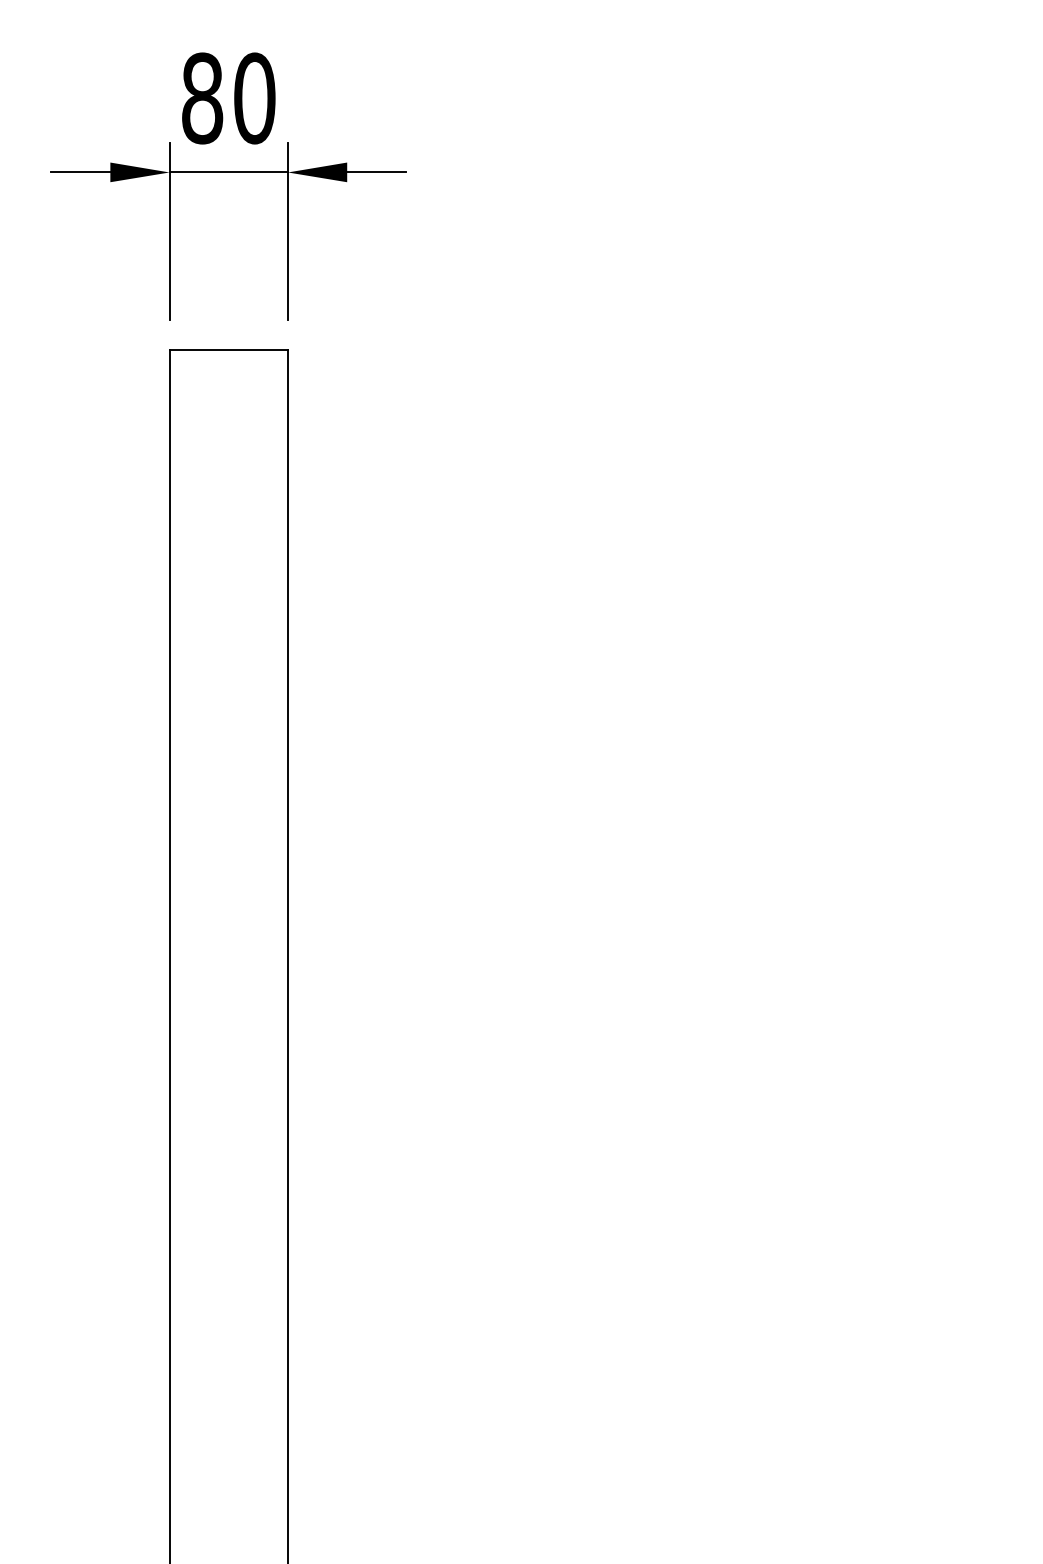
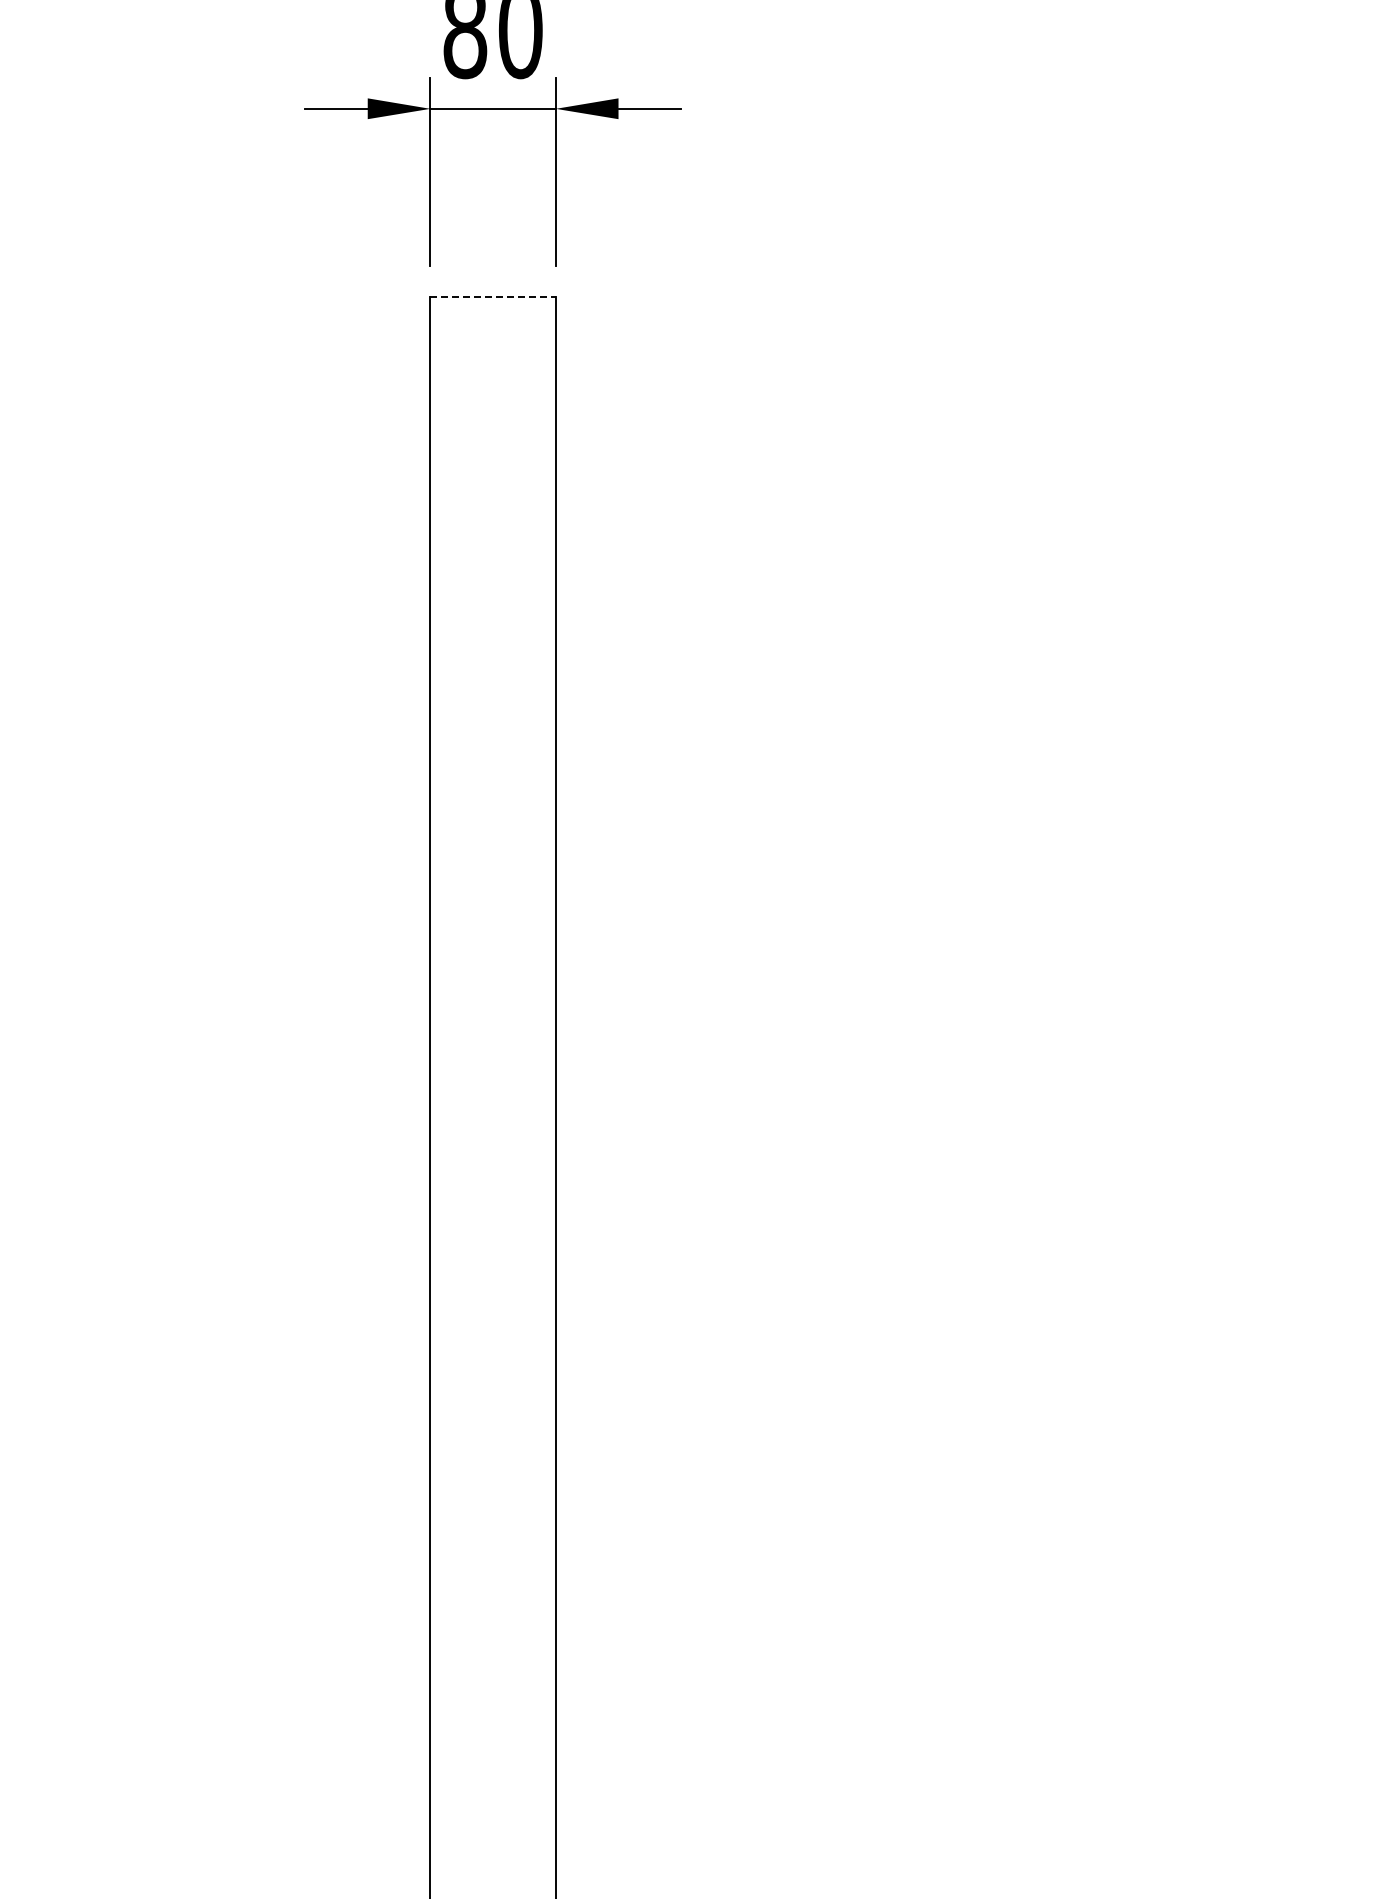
line: (229, 349) -> (493, 296), solid -> dashed

